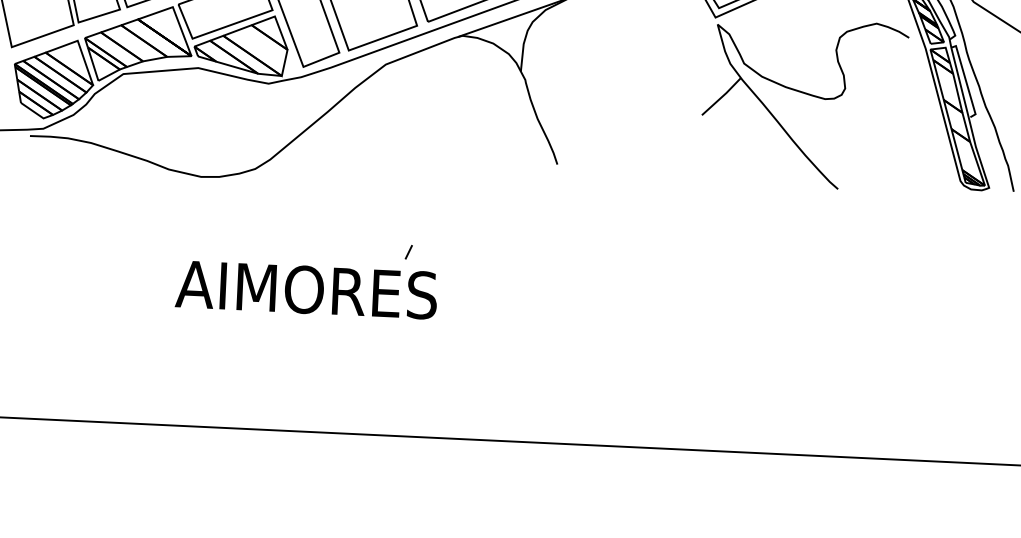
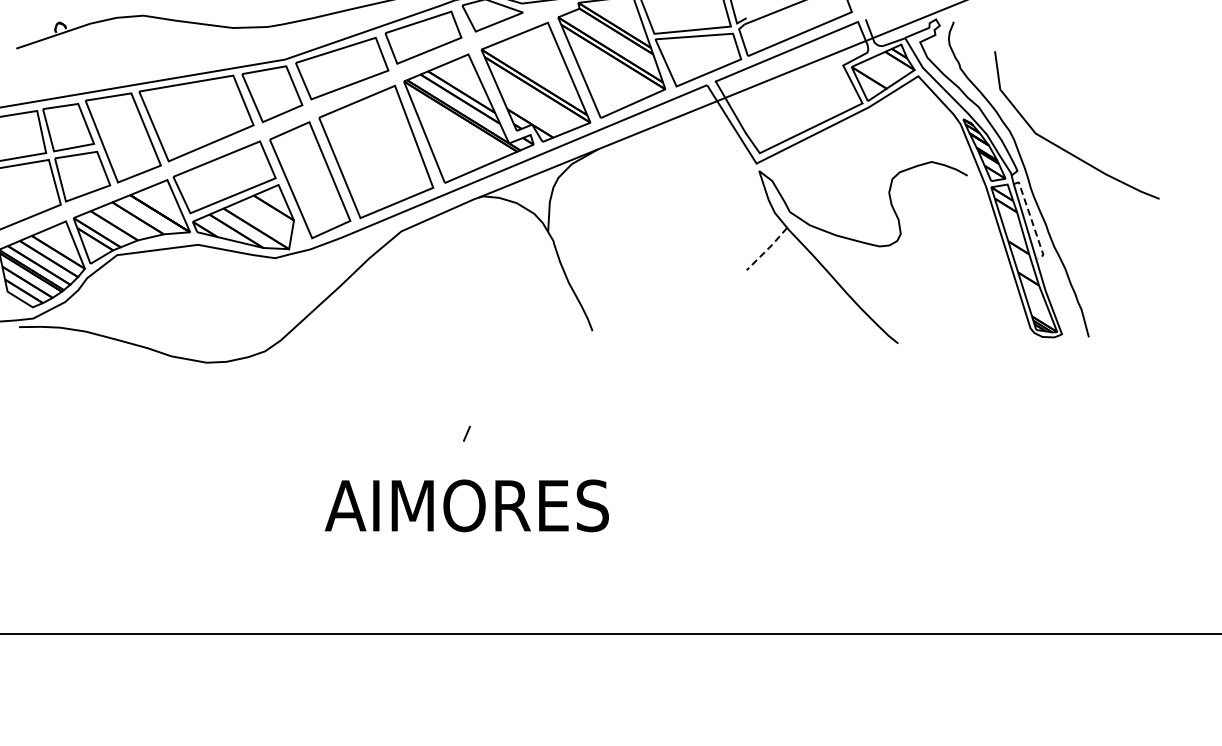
line: (966, 80) -> (1031, 219), solid -> dashed
line: (722, 97) -> (768, 249), solid -> dashed
line: (408, 251) -> (466, 433), moved
text: (306, 289) -> (466, 505), moved

